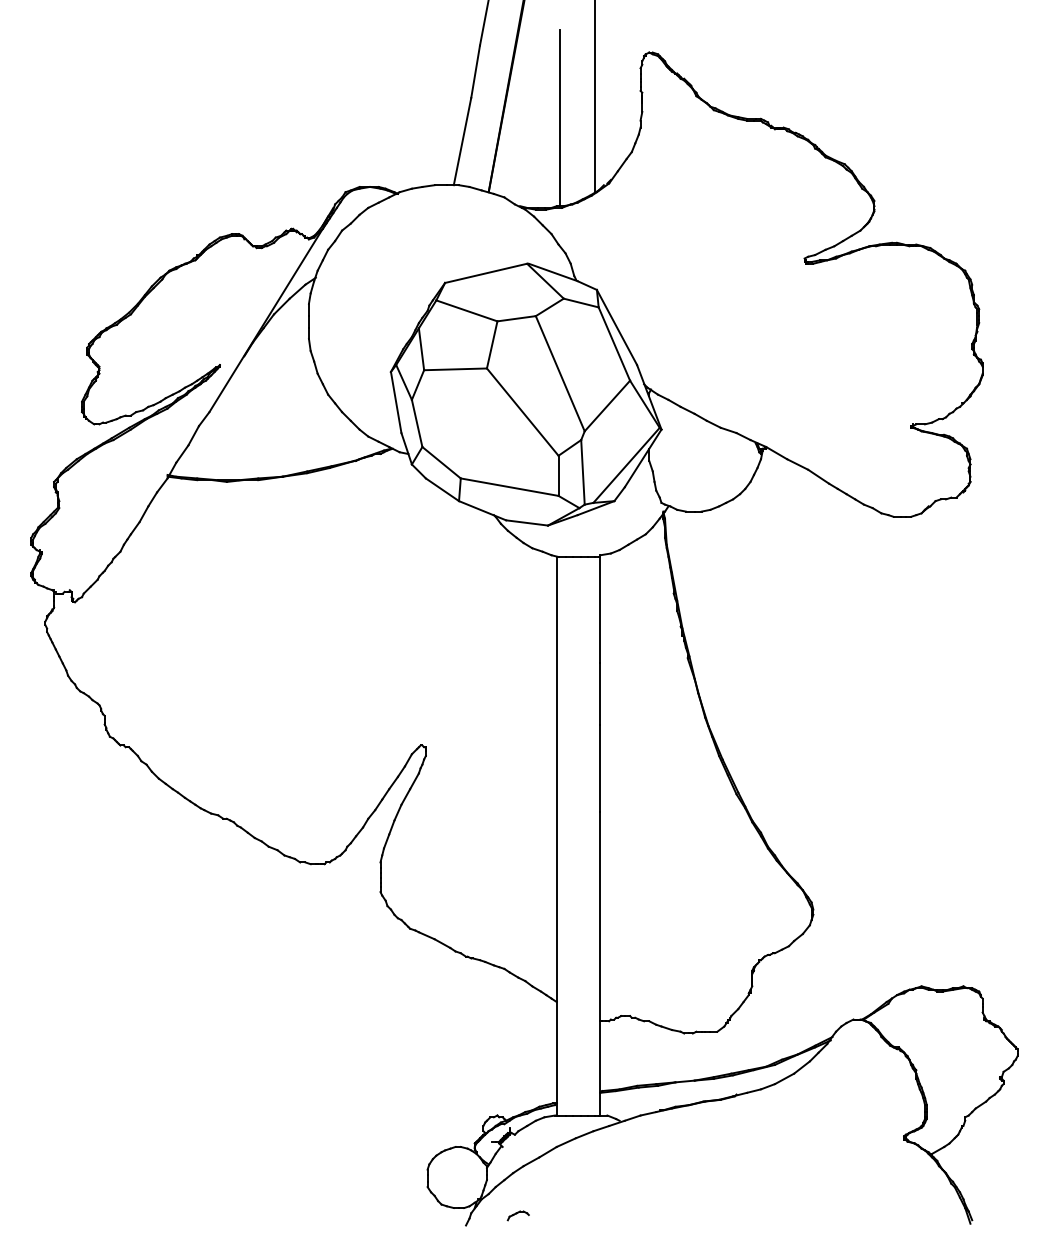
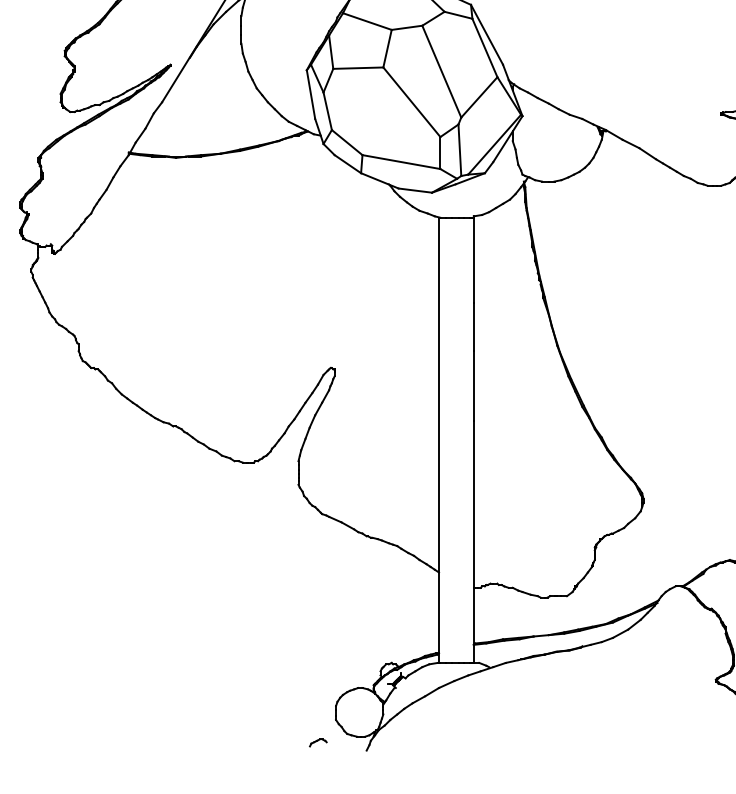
part: (517, 1215) -> (317, 742), moved

